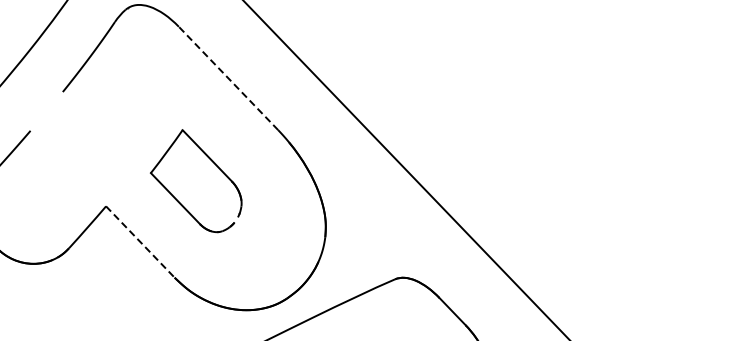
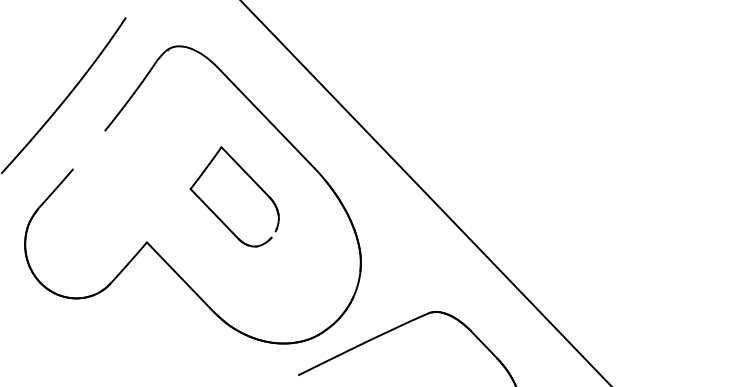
line: (228, 78) -> (266, 117), dashed -> solid
part: (216, 167) -> (254, 183), moved
line: (140, 242) -> (180, 277), dashed -> solid

